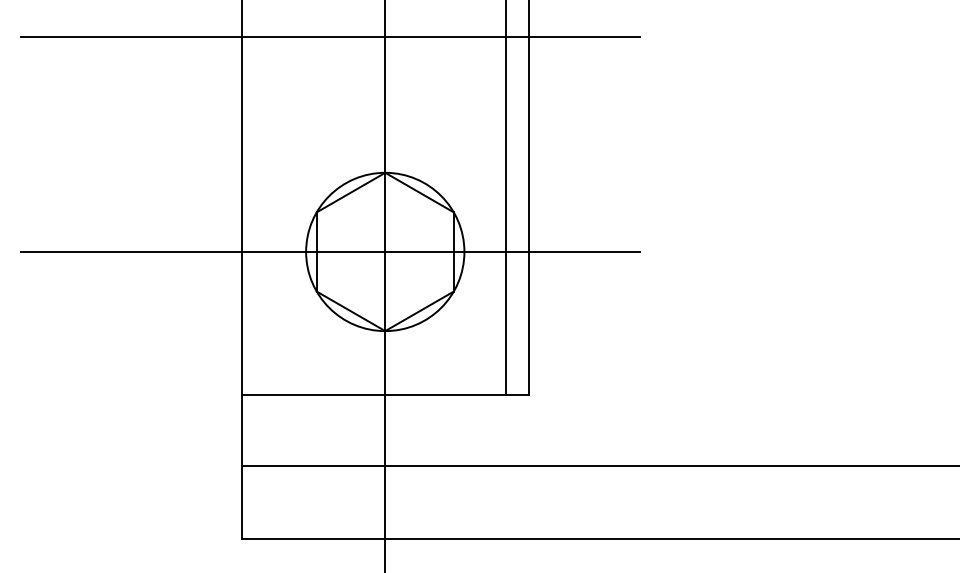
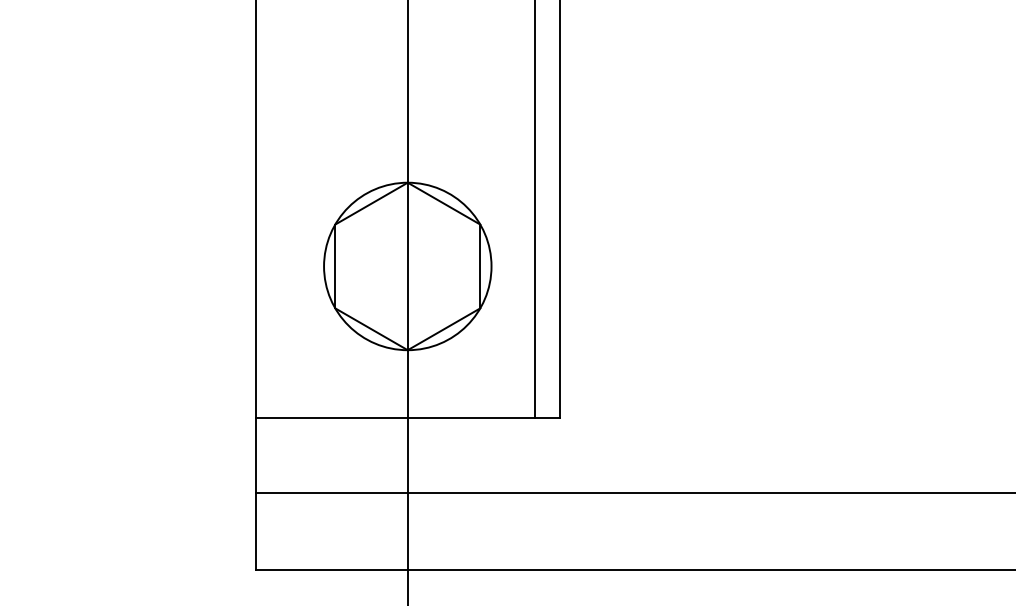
line: (330, 36) -> (349, 38), removed
line: (330, 252) -> (349, 266), removed

